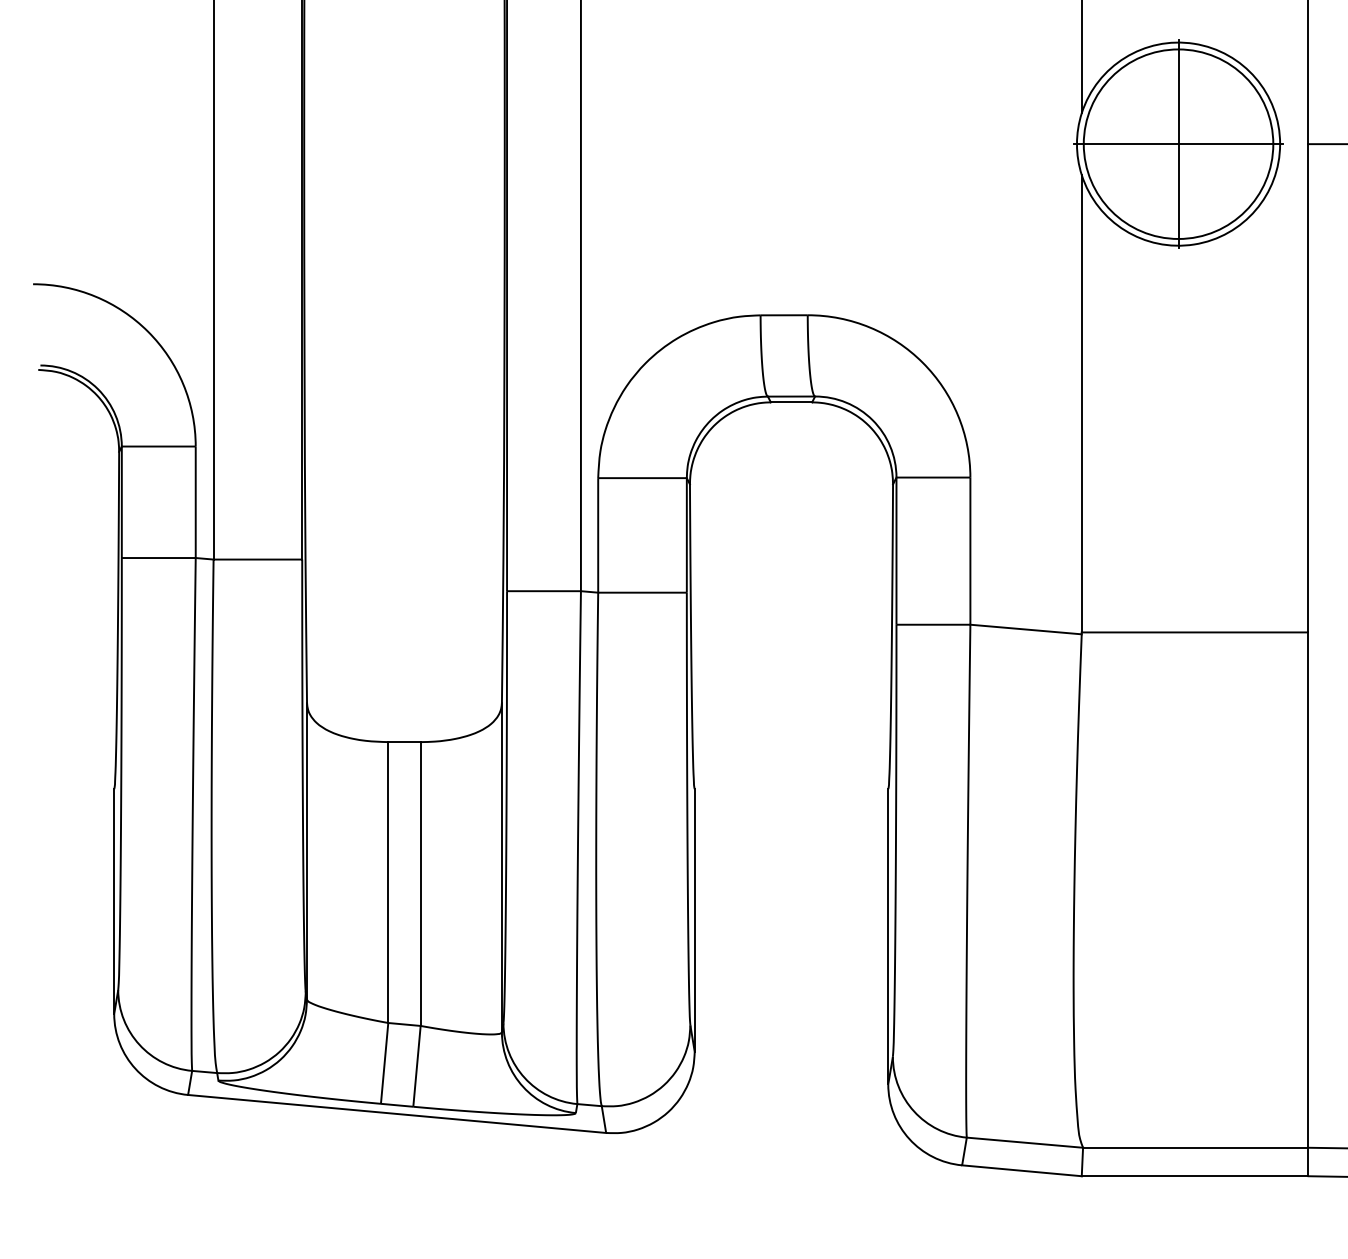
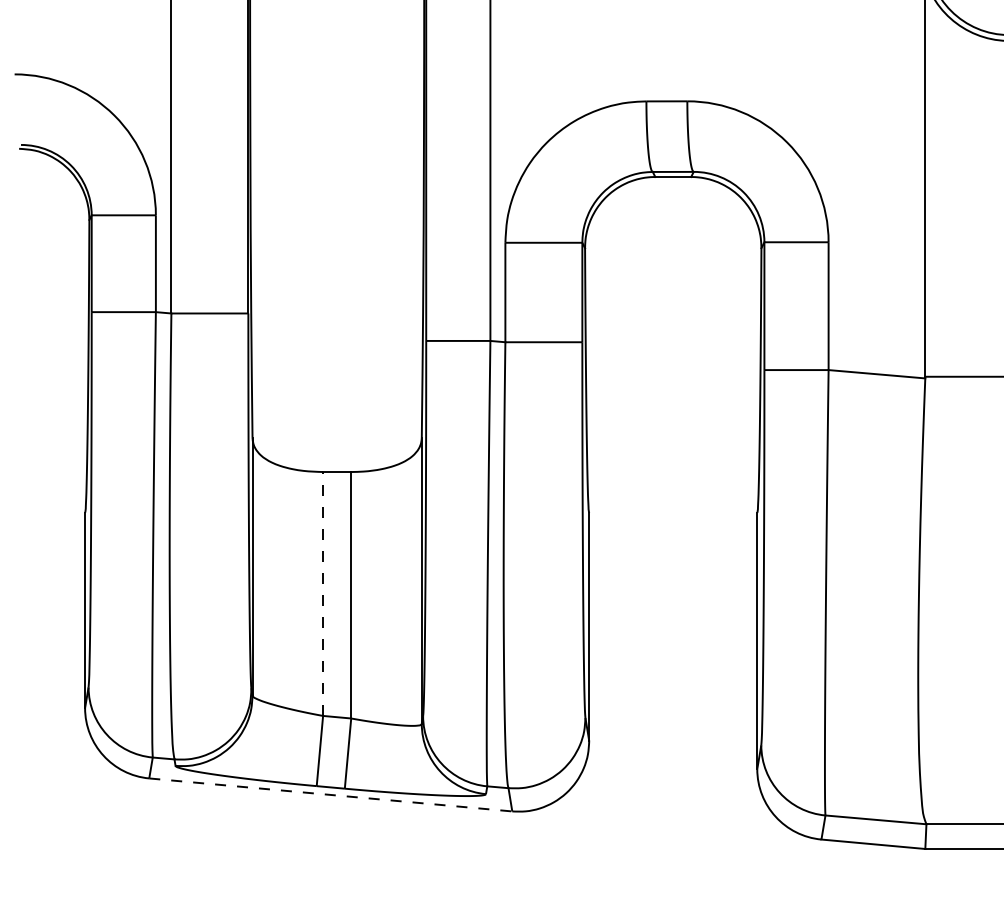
line: (388, 882) -> (323, 593), solid -> dashed
line: (397, 1113) -> (331, 794), solid -> dashed

